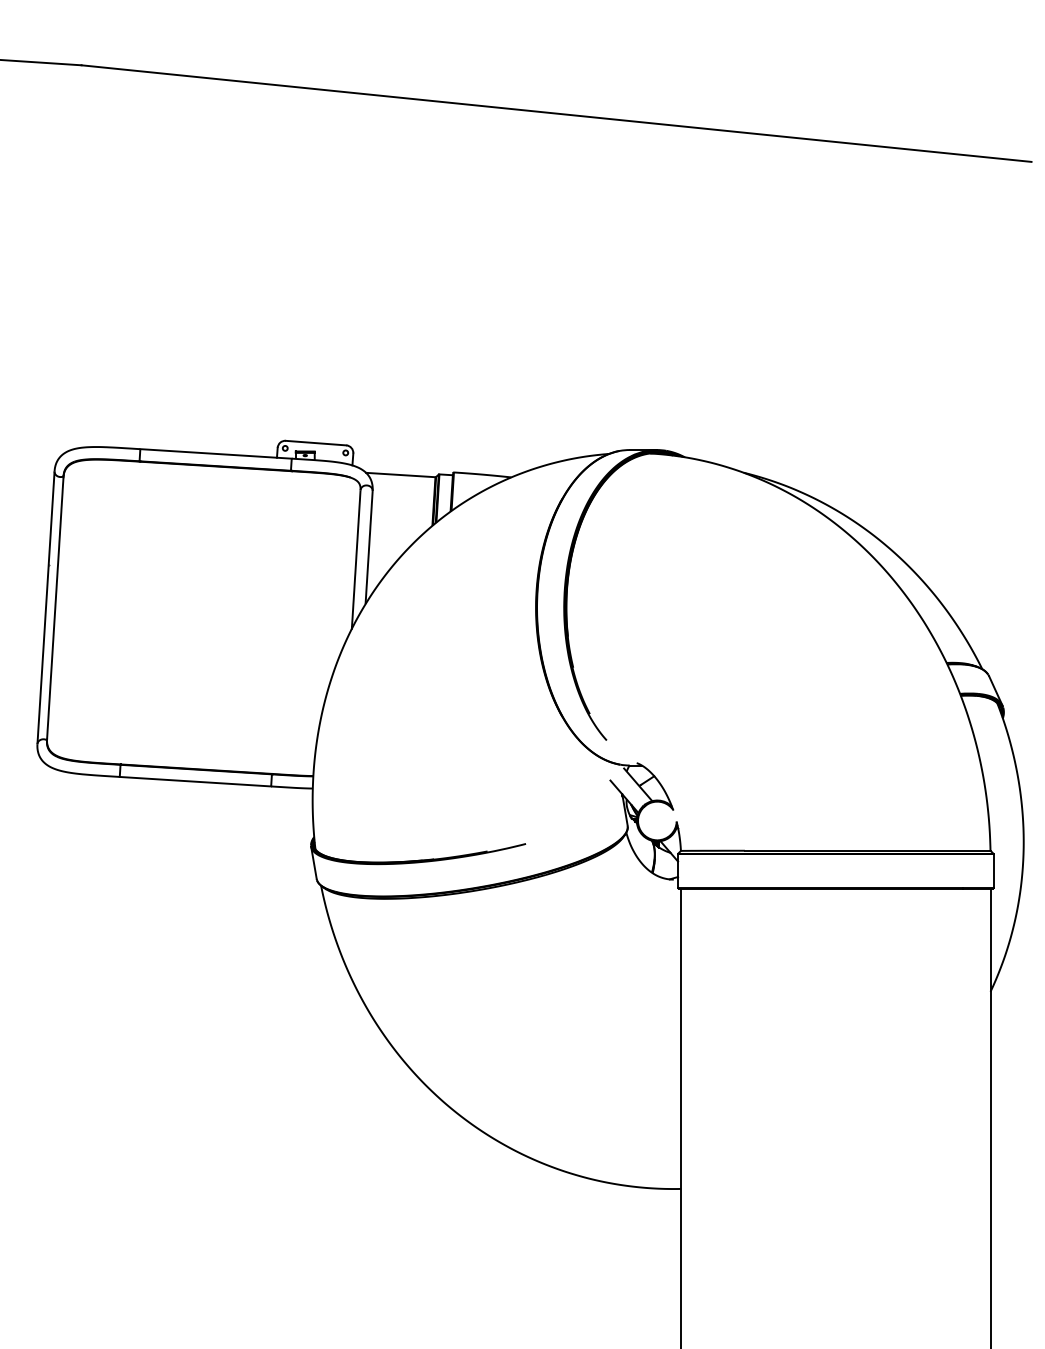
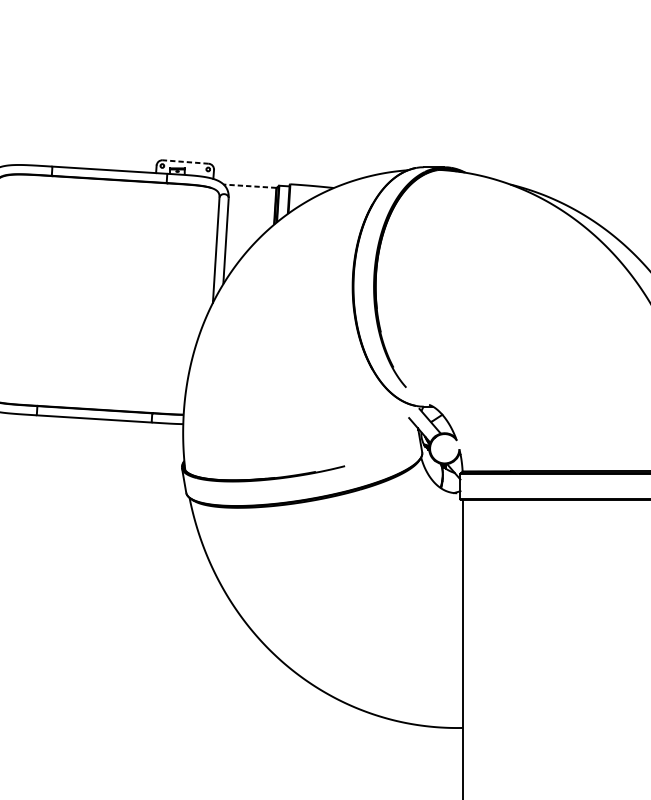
line: (315, 443) -> (185, 162), solid -> dashed
line: (400, 475) -> (249, 186), solid -> dashed

